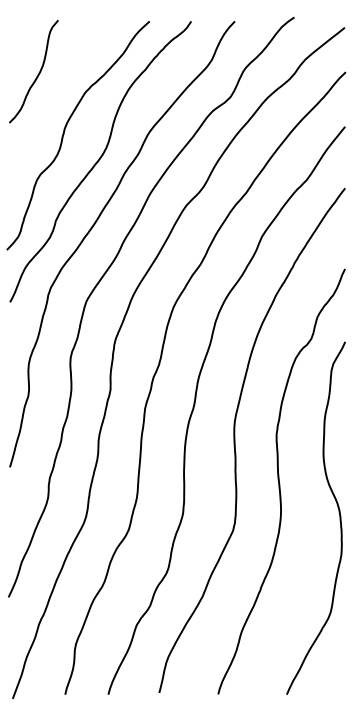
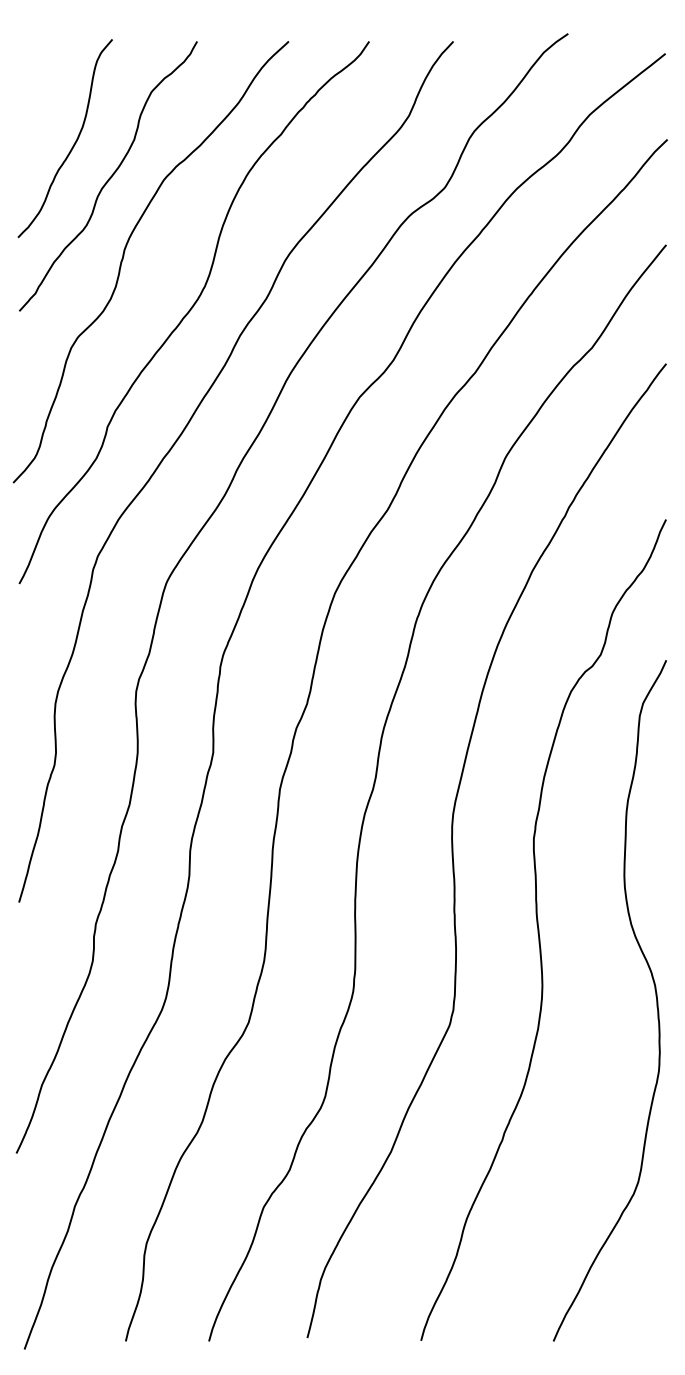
curve: (56, 91) -> (108, 176), added

